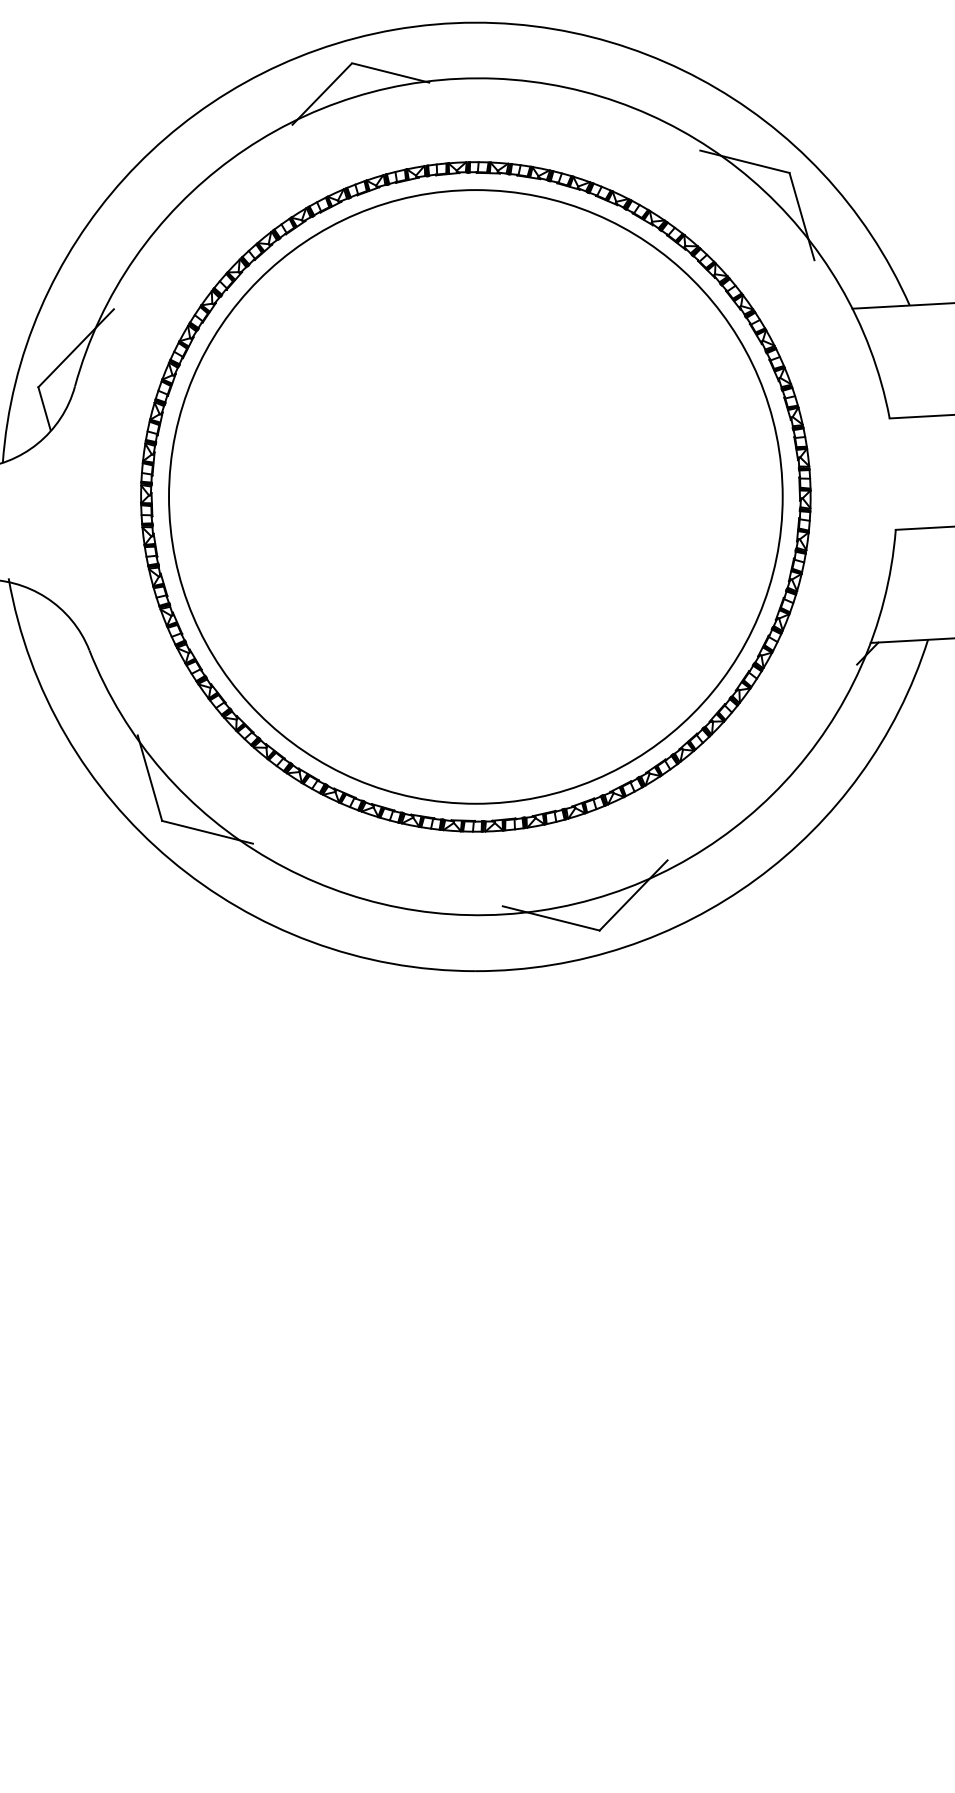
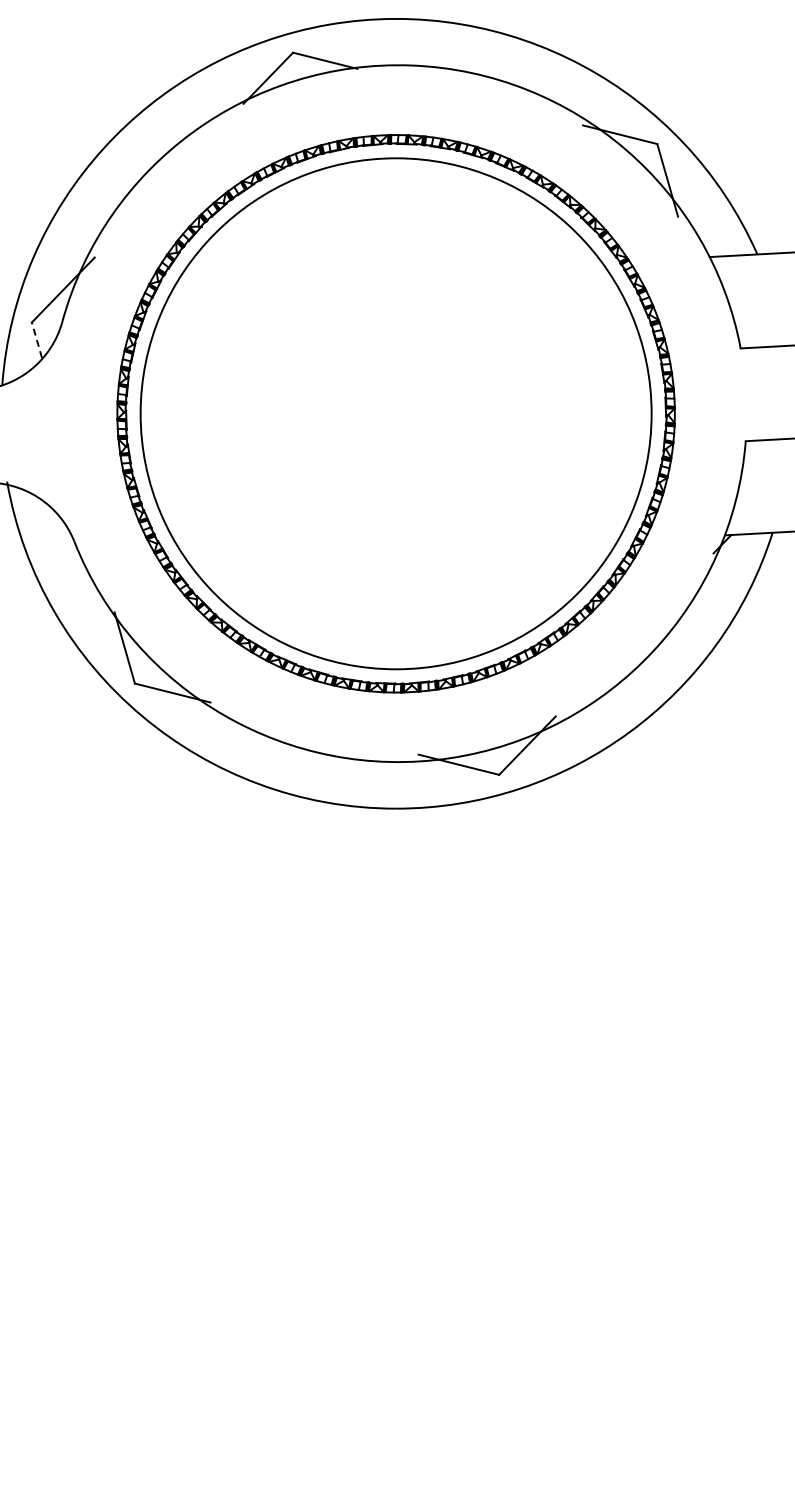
line: (43, 407) -> (36, 339), solid -> dashed

